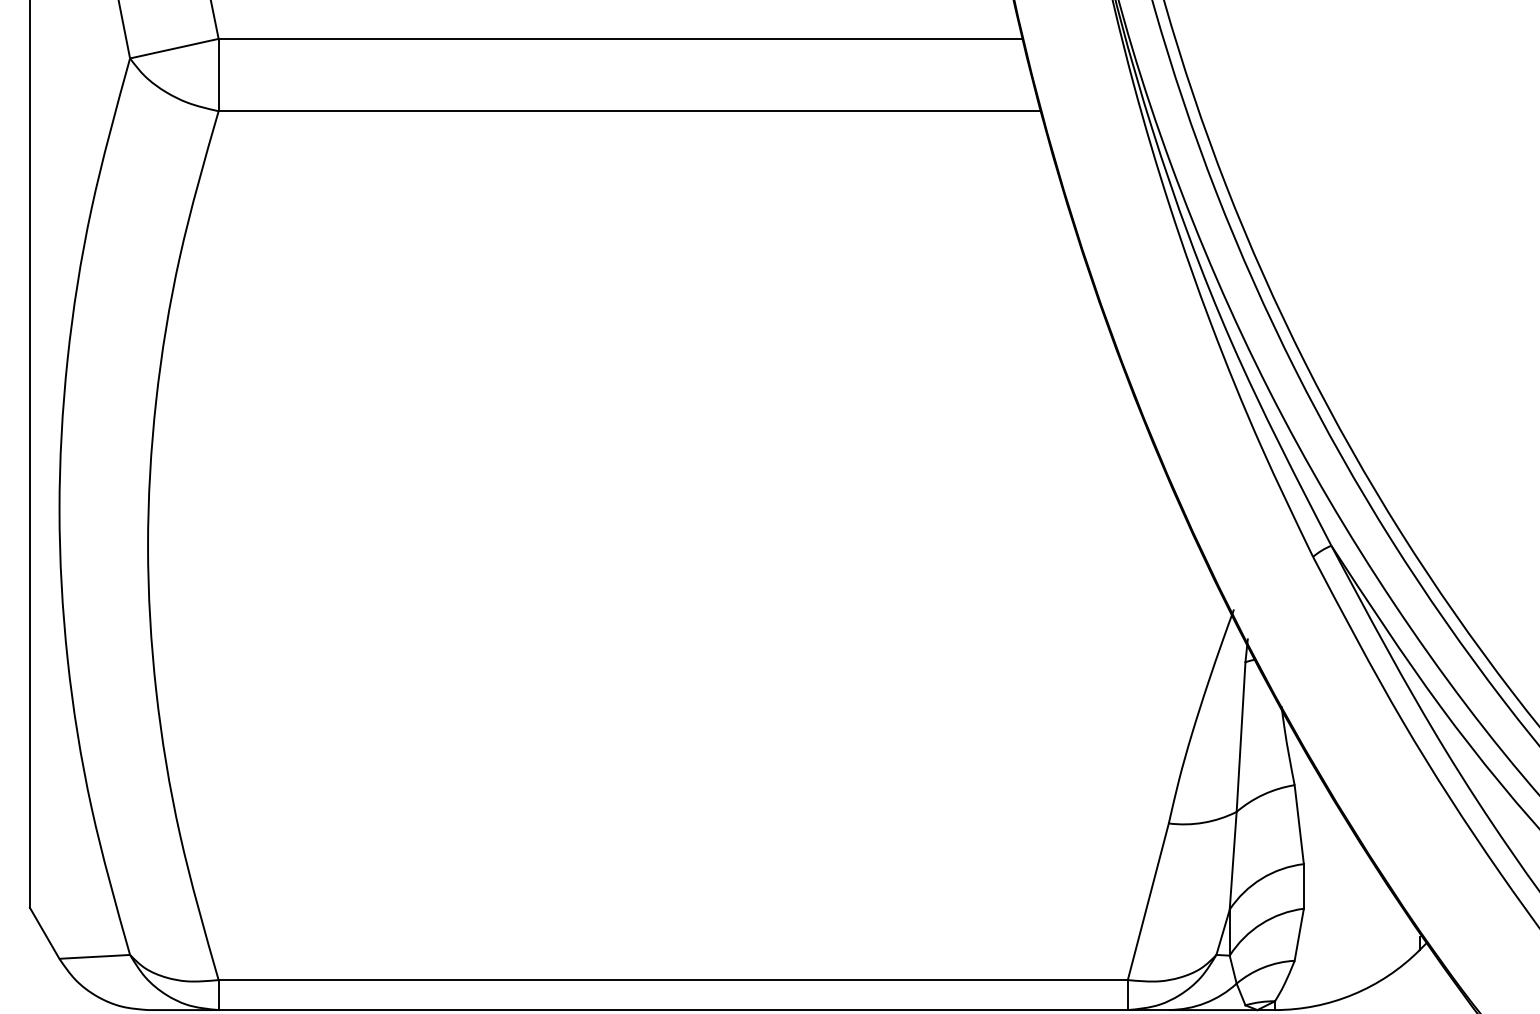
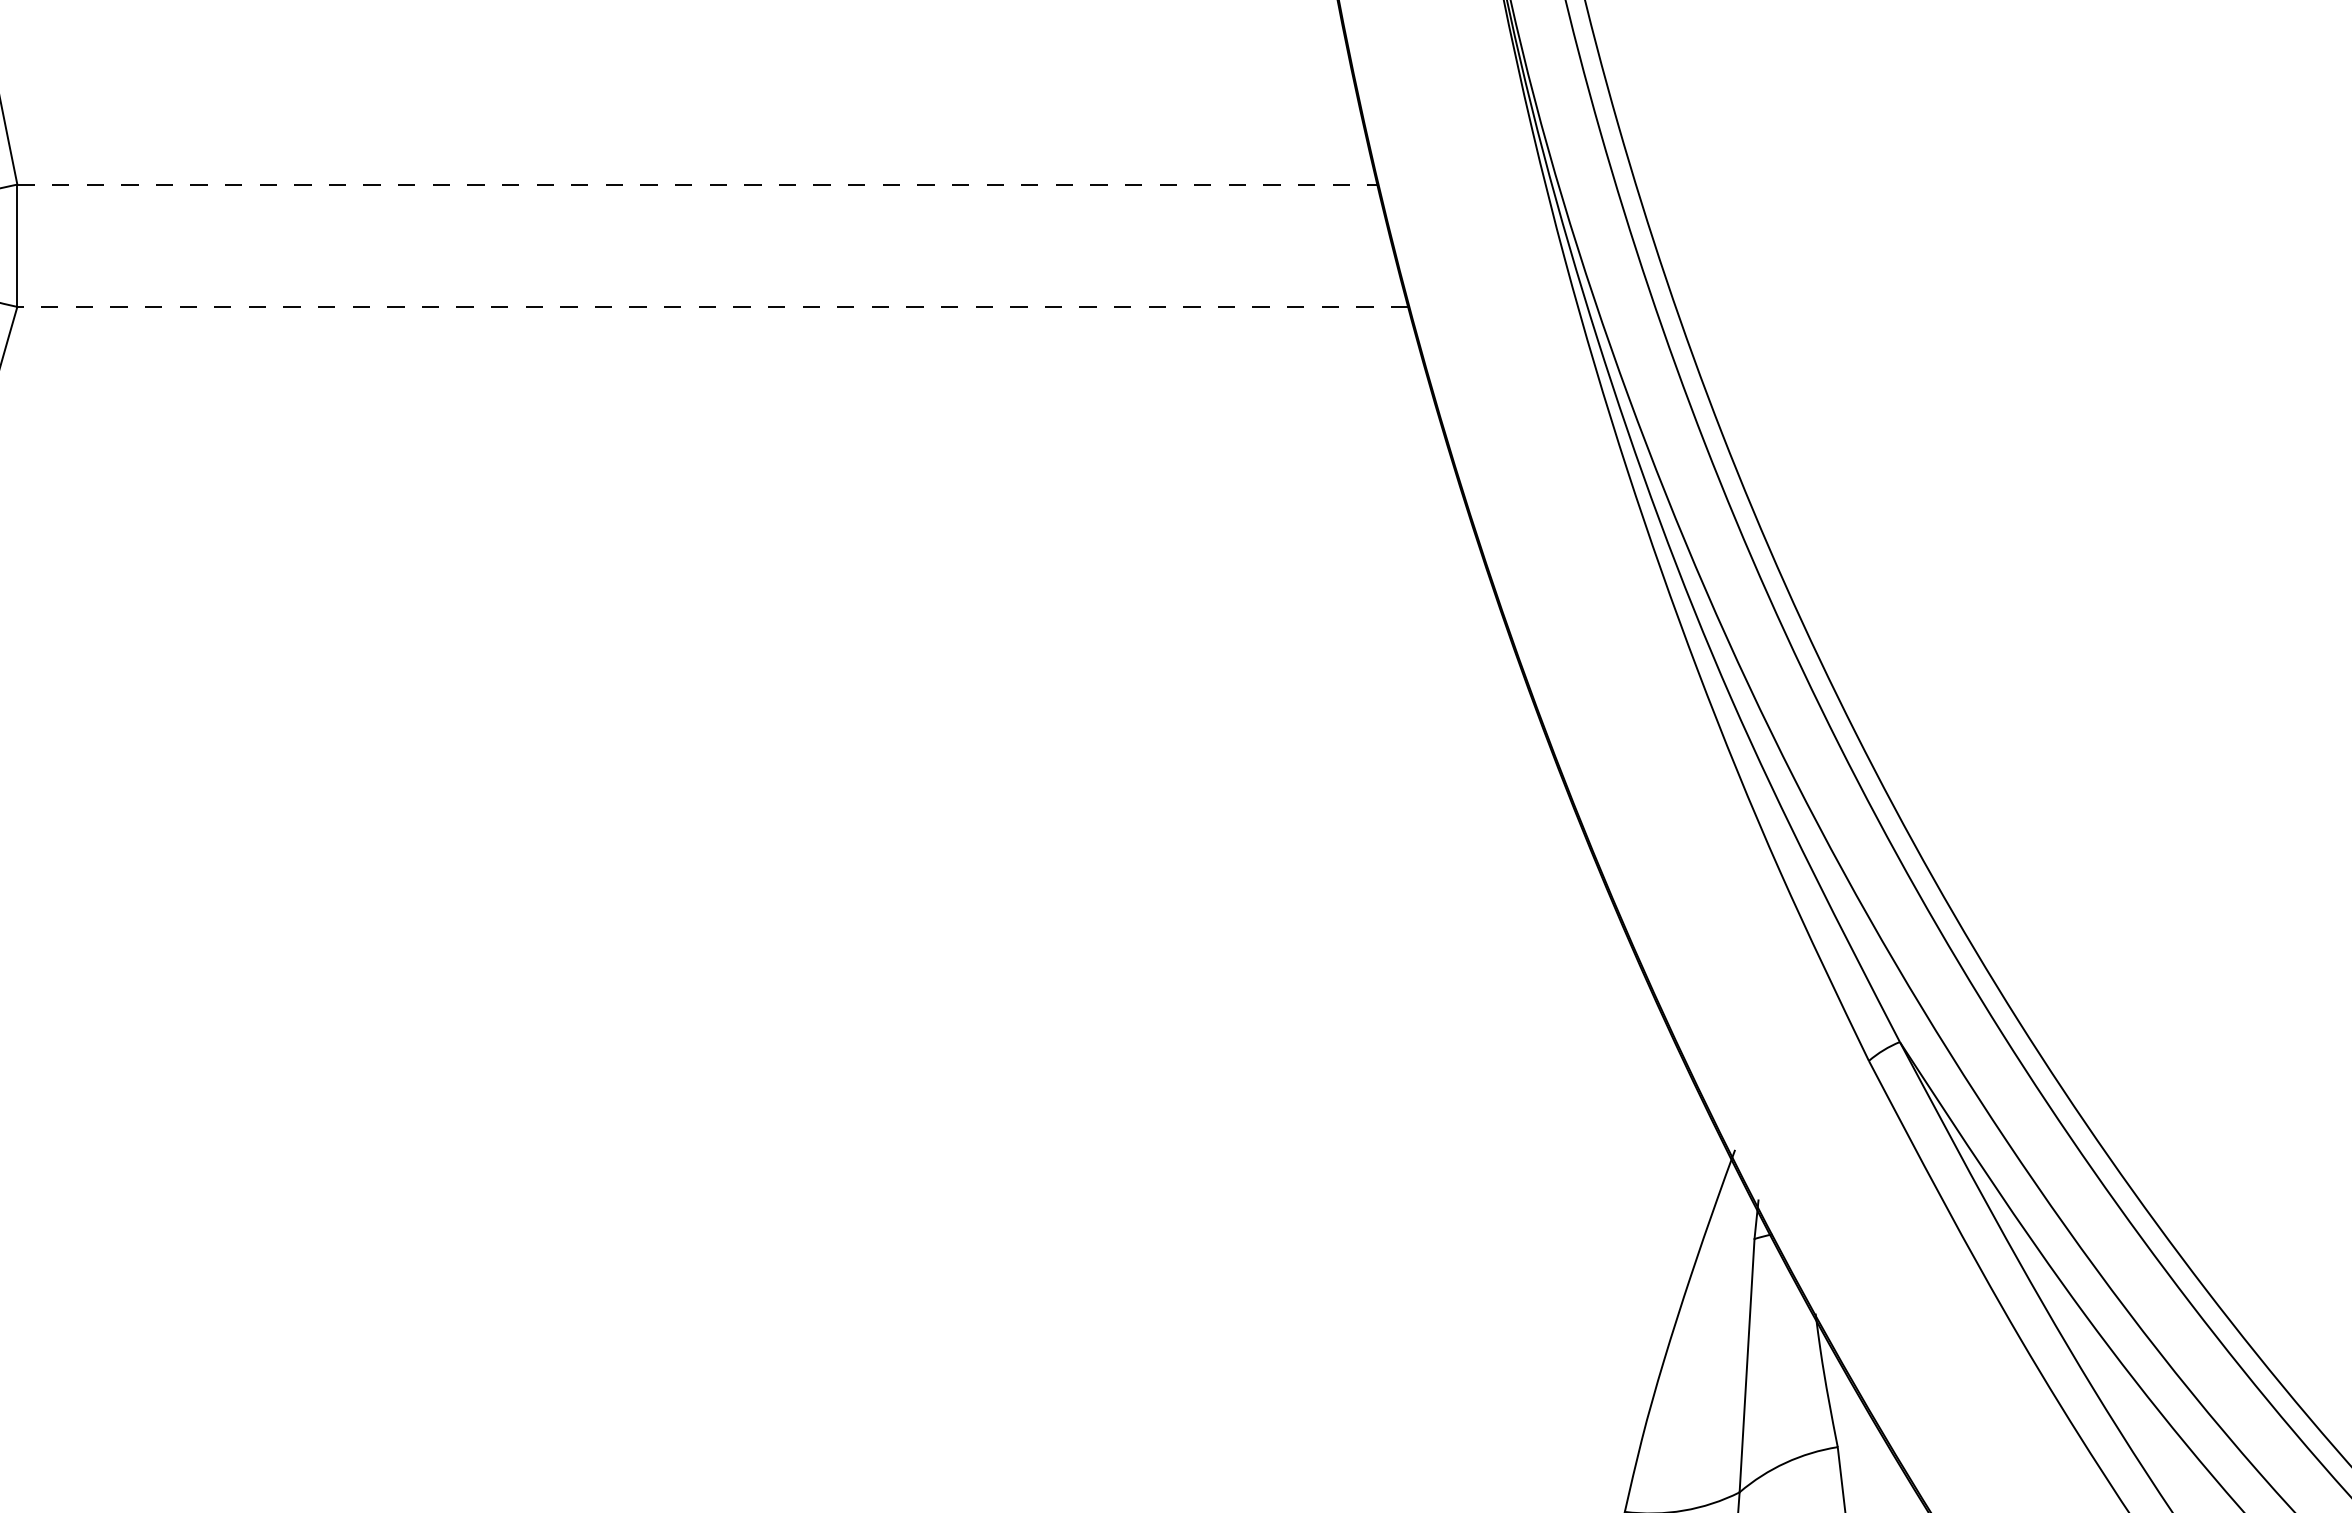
line: (620, 38) -> (697, 183), solid -> dashed
line: (629, 111) -> (712, 307), solid -> dashed

